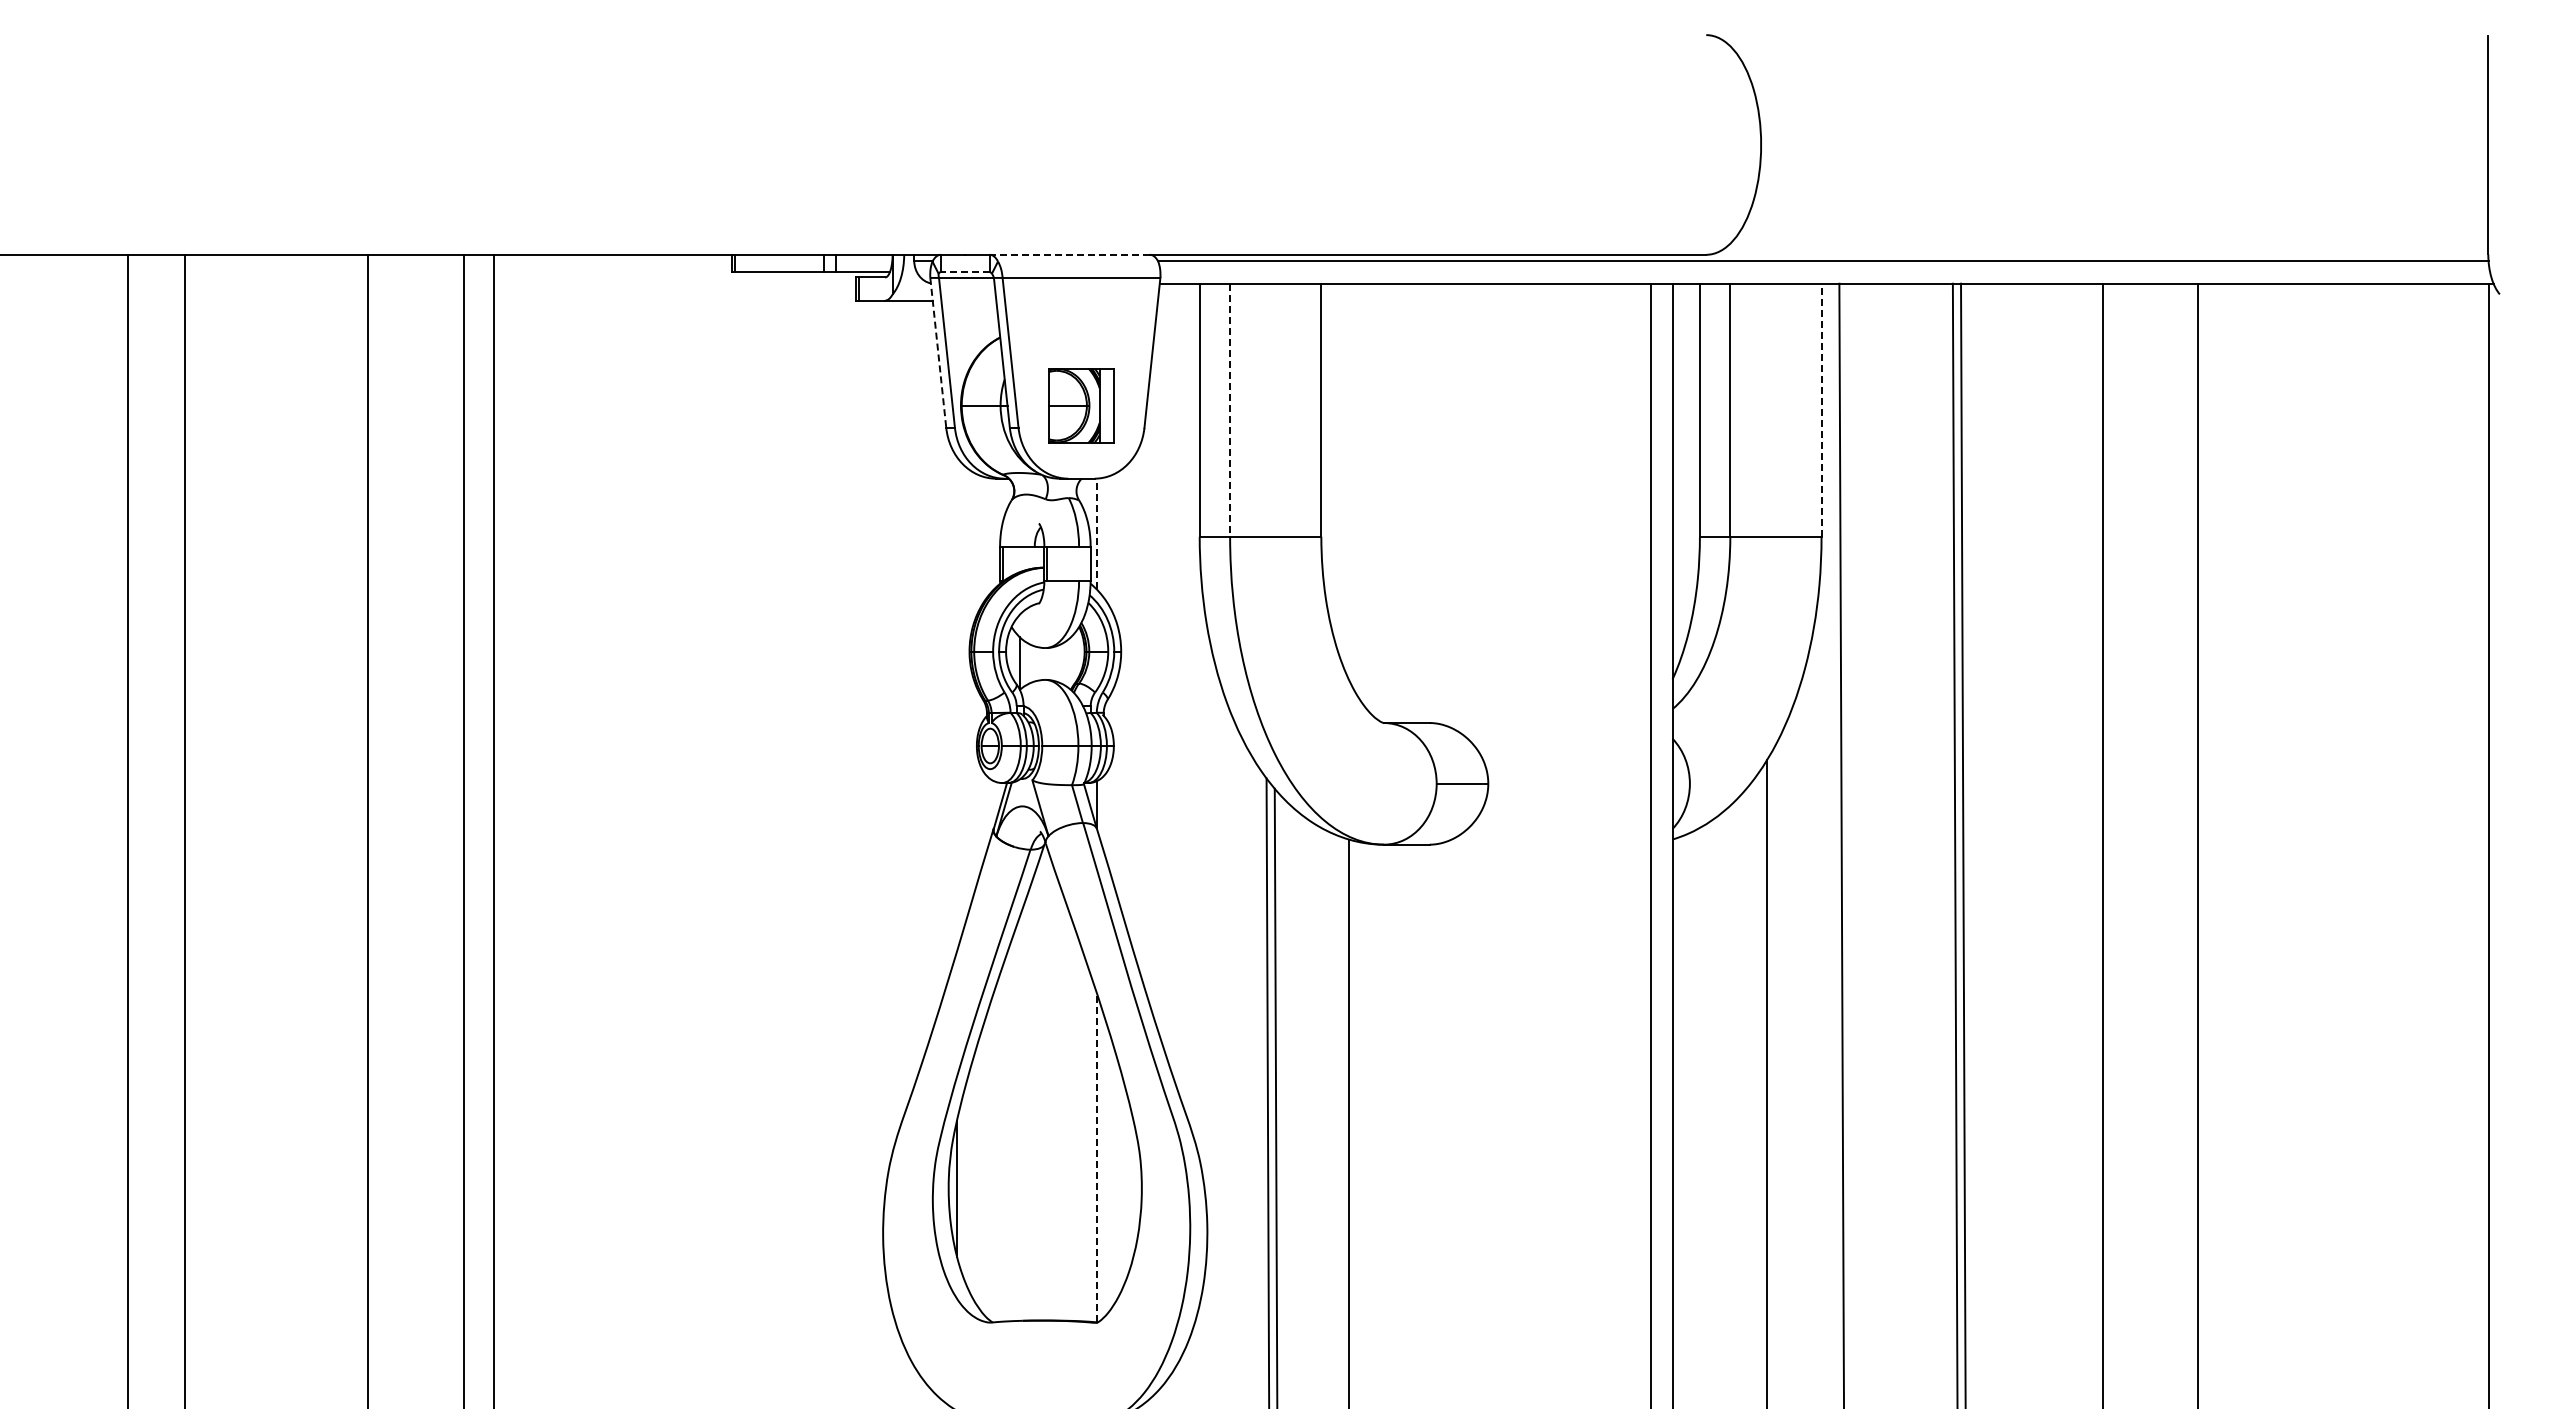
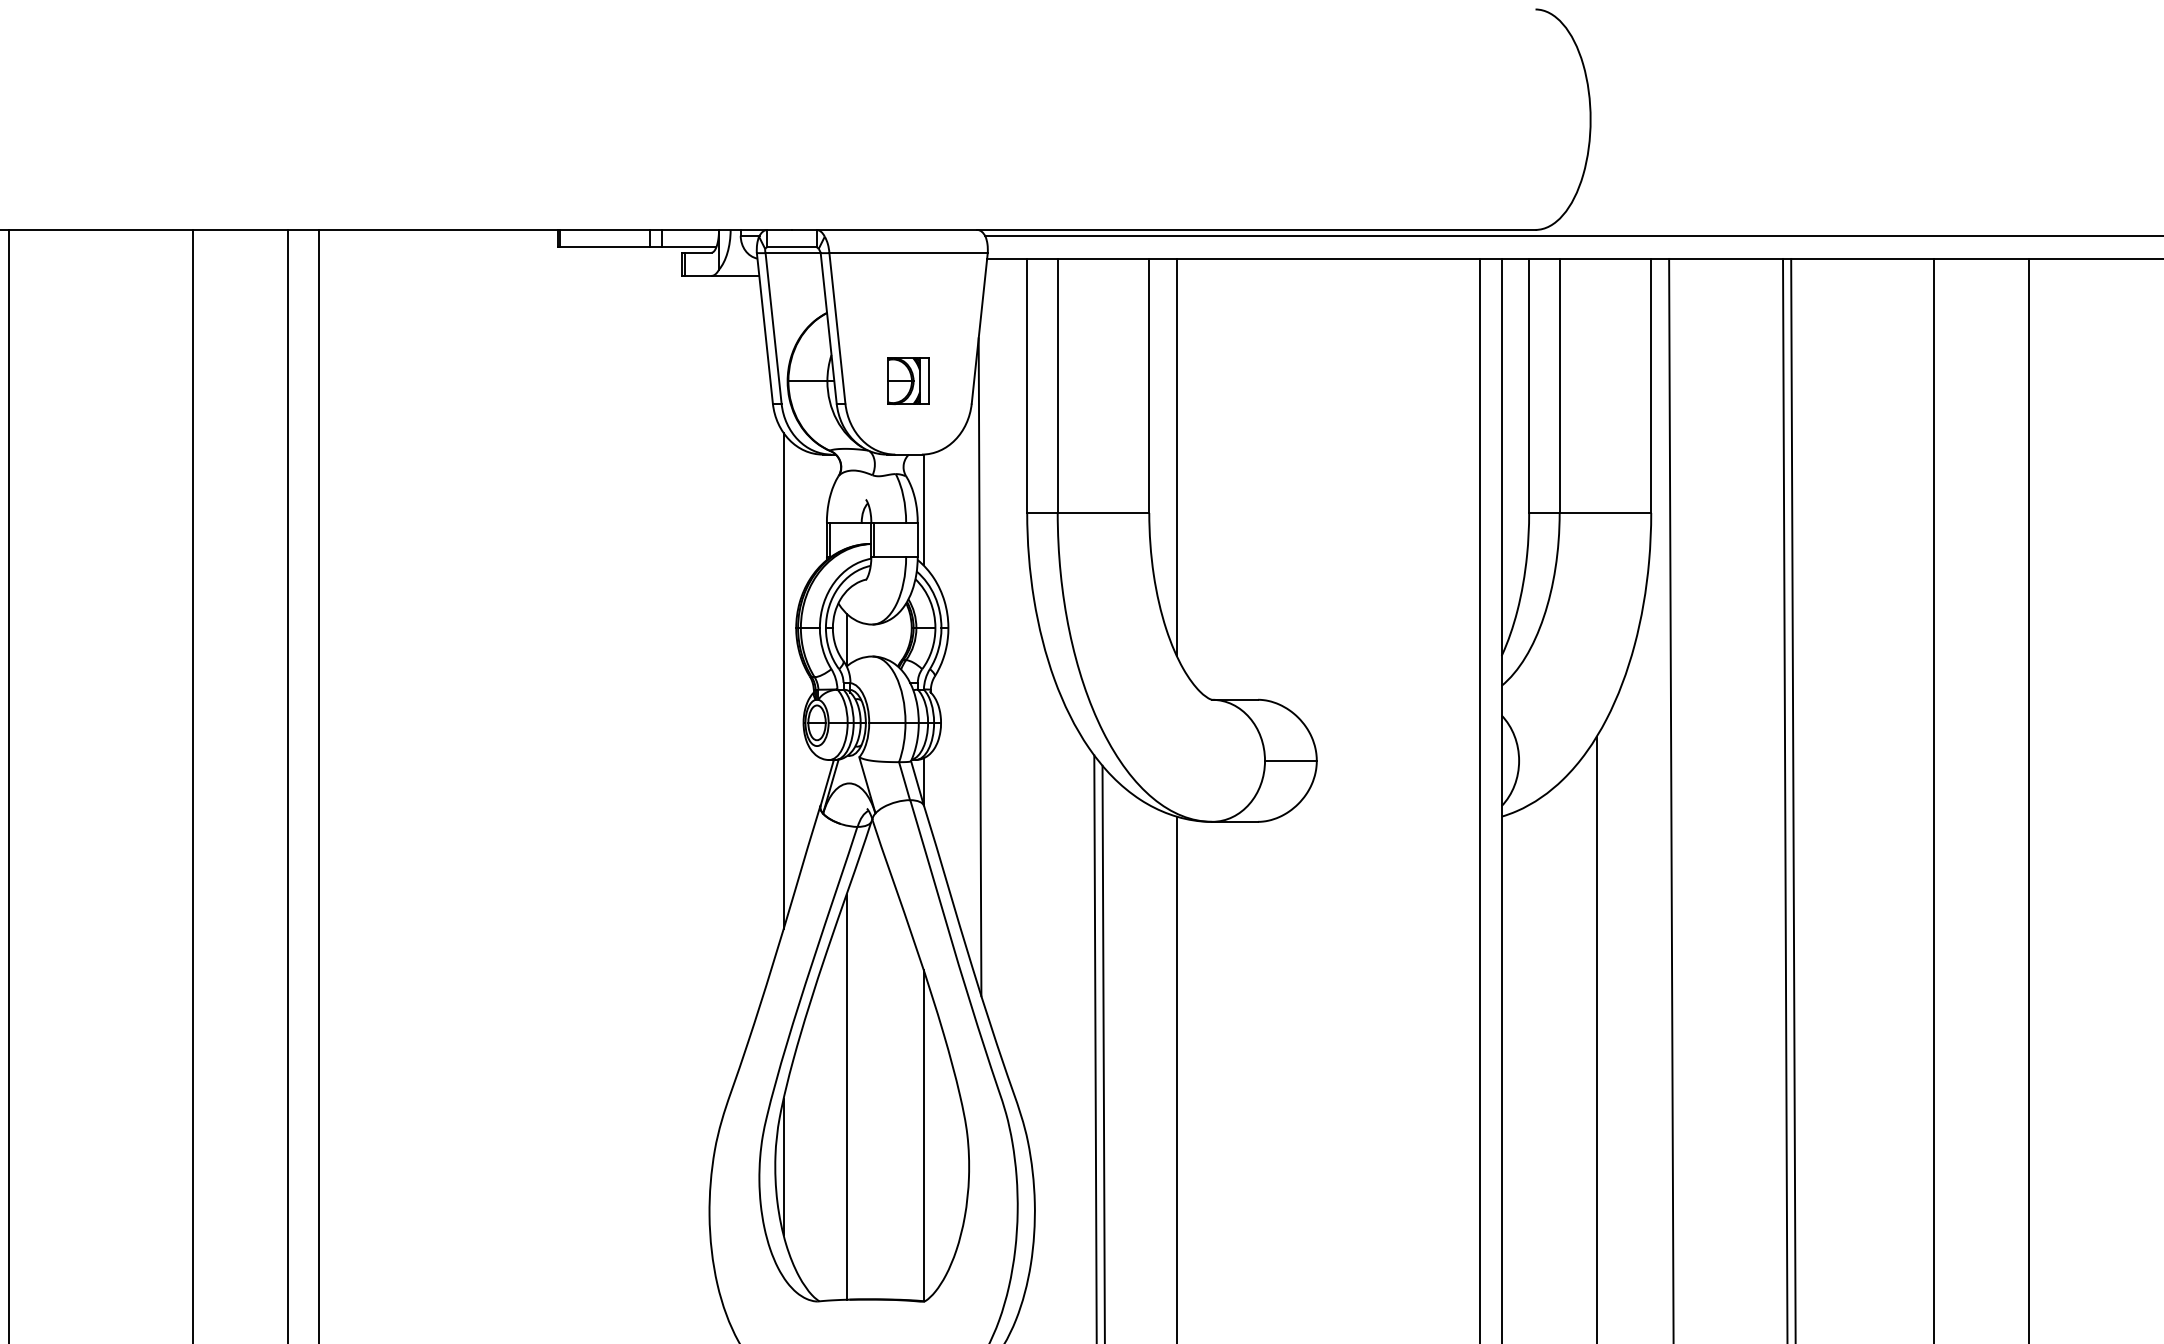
line: (1069, 254) -> (896, 229), dashed -> solid
line: (965, 272) -> (792, 247), dashed -> solid
line: (938, 353) -> (765, 328), dashed -> solid
part: (1081, 405) -> (908, 381), size x0.62
line: (1230, 410) -> (1058, 386), dashed -> solid
line: (1821, 410) -> (1651, 386), dashed -> solid
line: (1348, 481) -> (1176, 457), added
line: (1096, 533) -> (923, 509), dashed -> solid
line: (1152, 690) -> (979, 667), added
line: (956, 704) -> (783, 681), added
line: (1019, 1118) -> (846, 1096), added
line: (1096, 1156) -> (923, 1134), dashed -> solid

